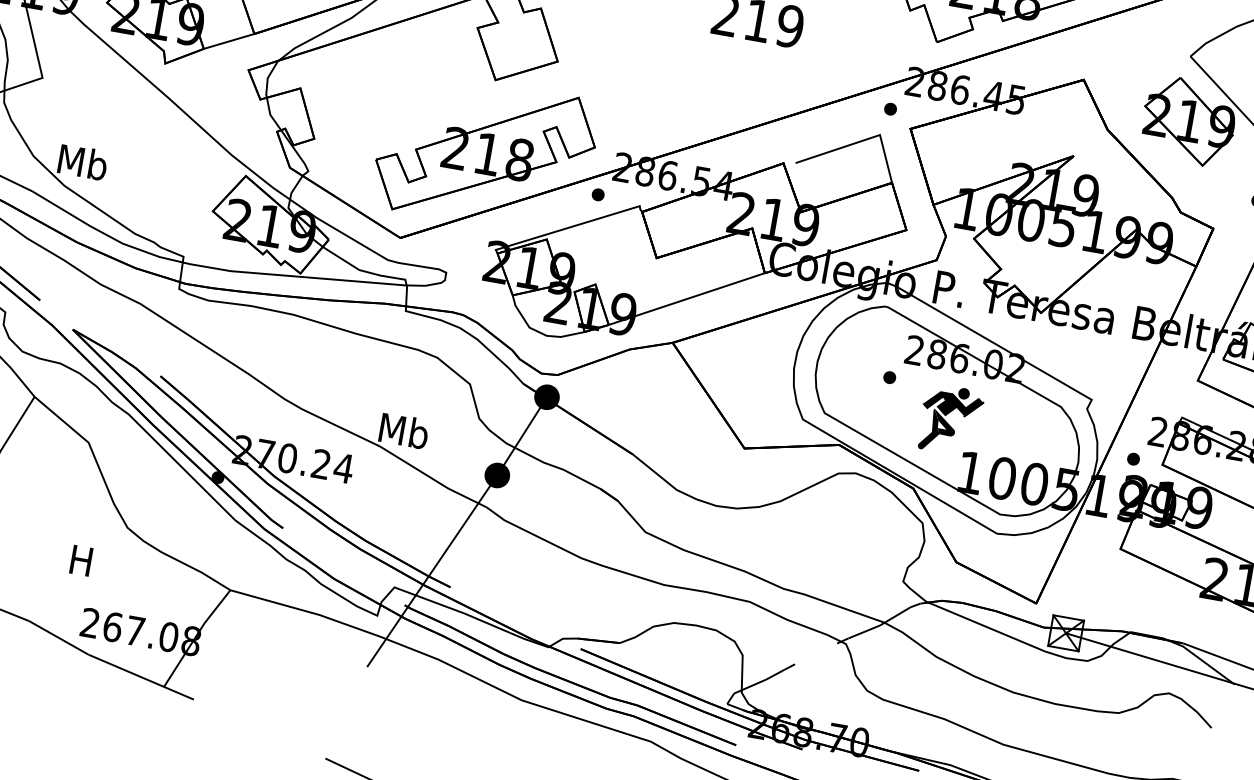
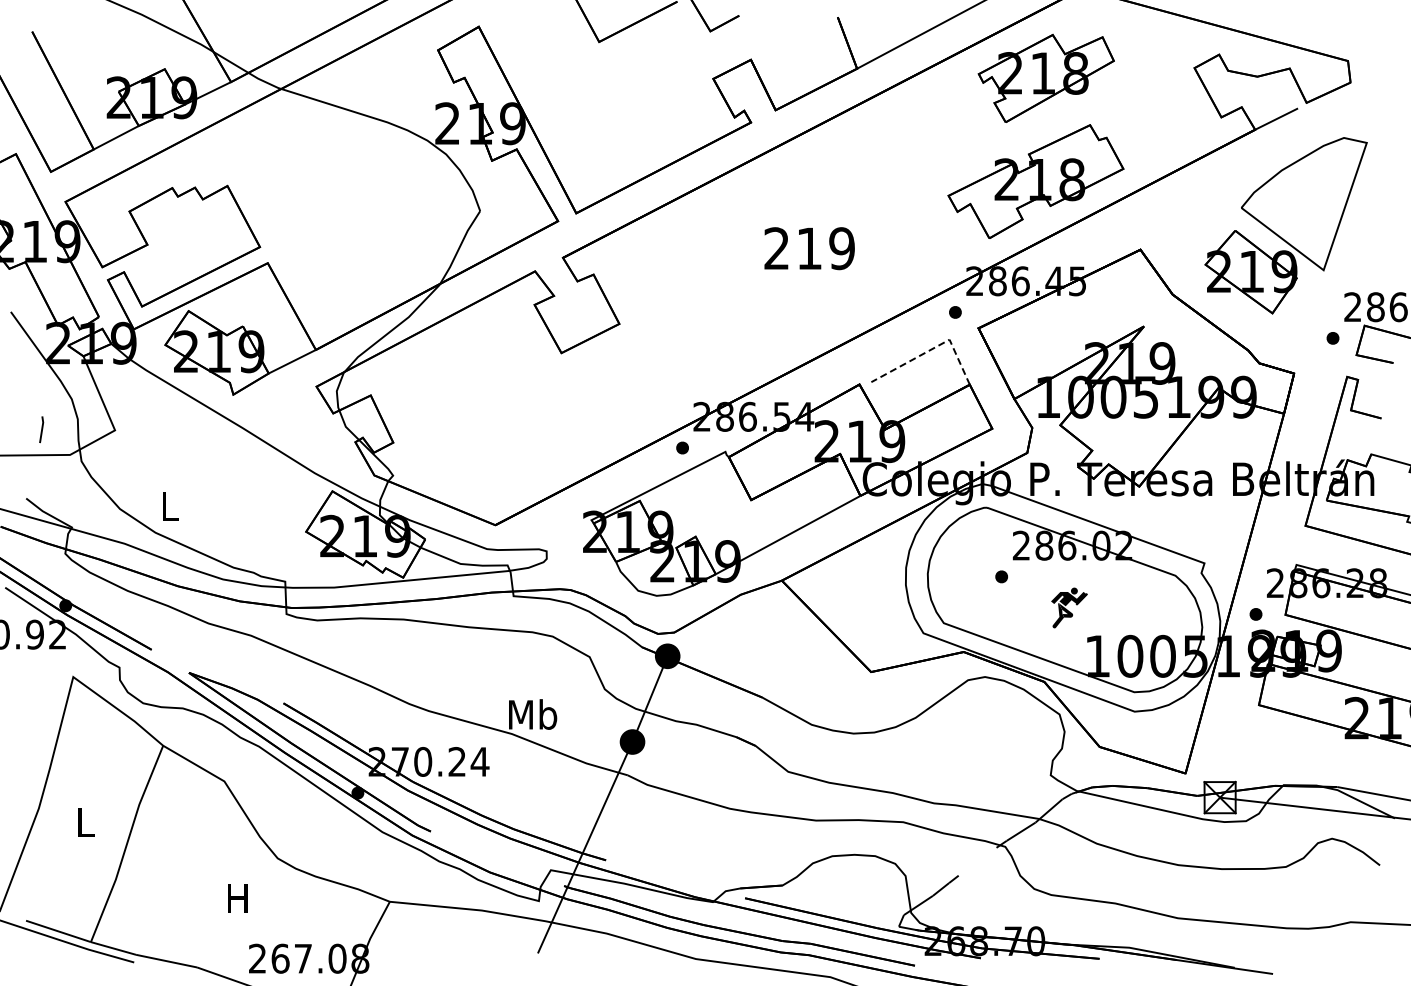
line: (861, 140) -> (932, 348), solid -> dashed
part: (485, 152) -> (564, 426), removed
text: (82, 162) -> (169, 506), Mb -> L
part: (951, 419) -> (1069, 607), size x0.6

